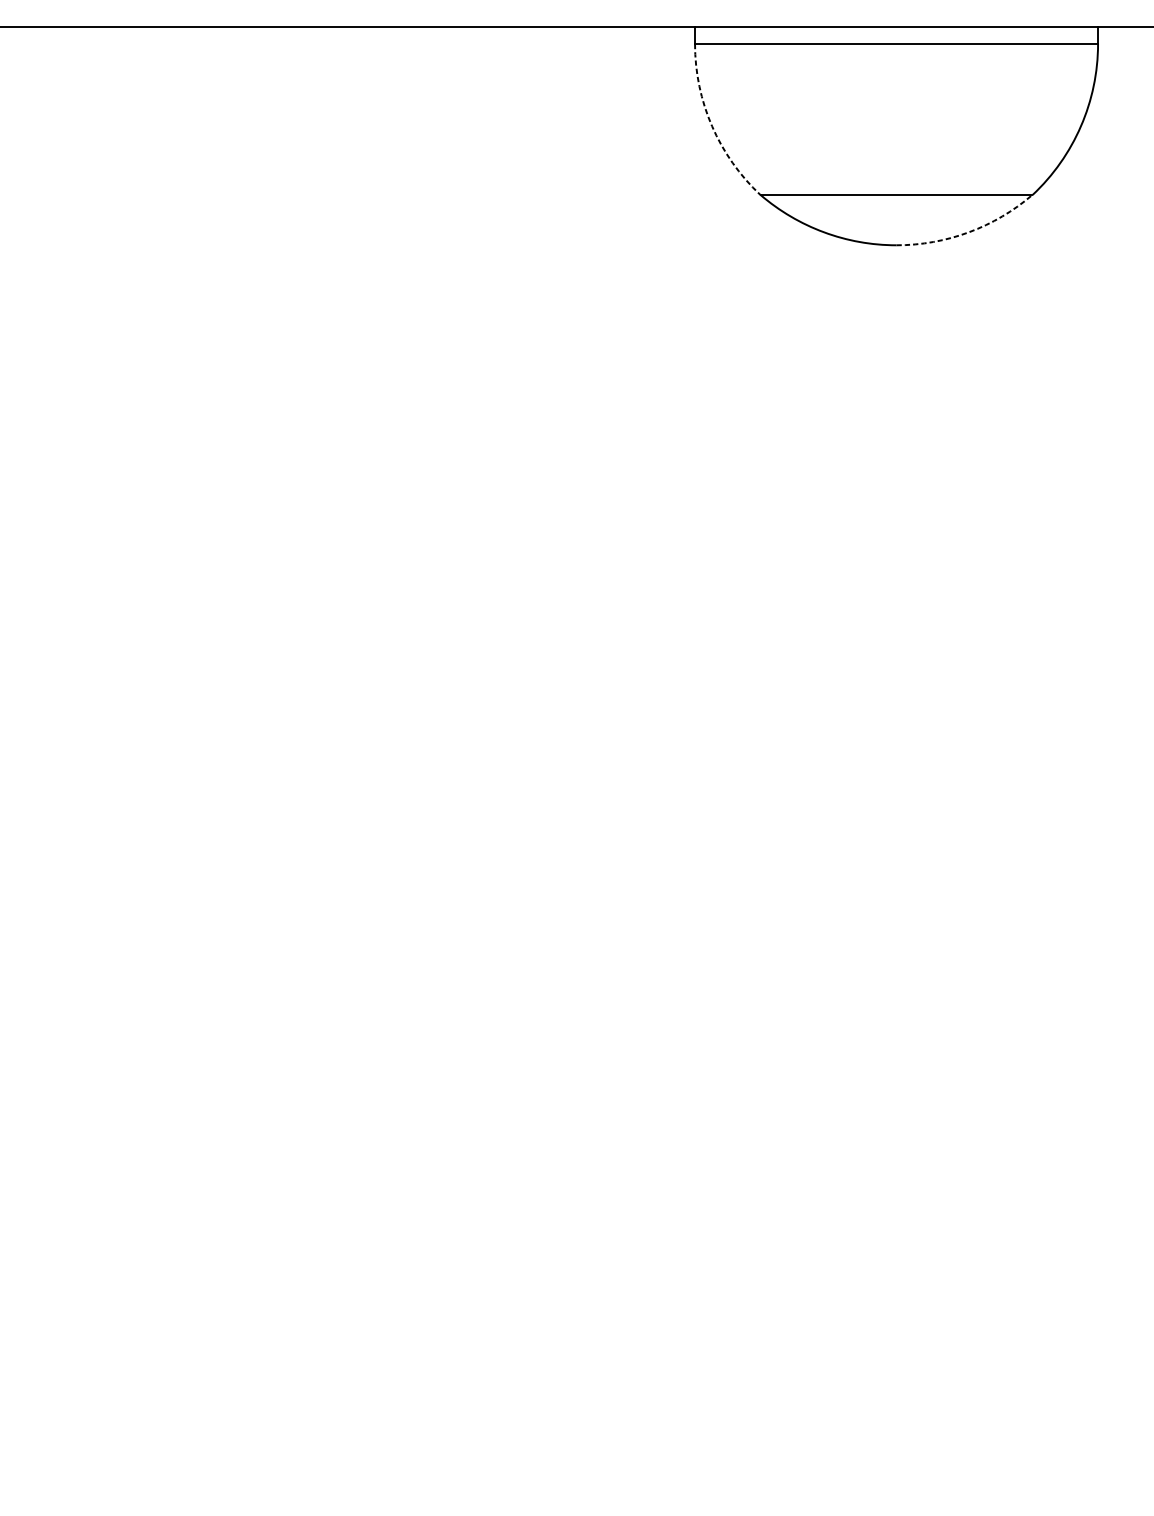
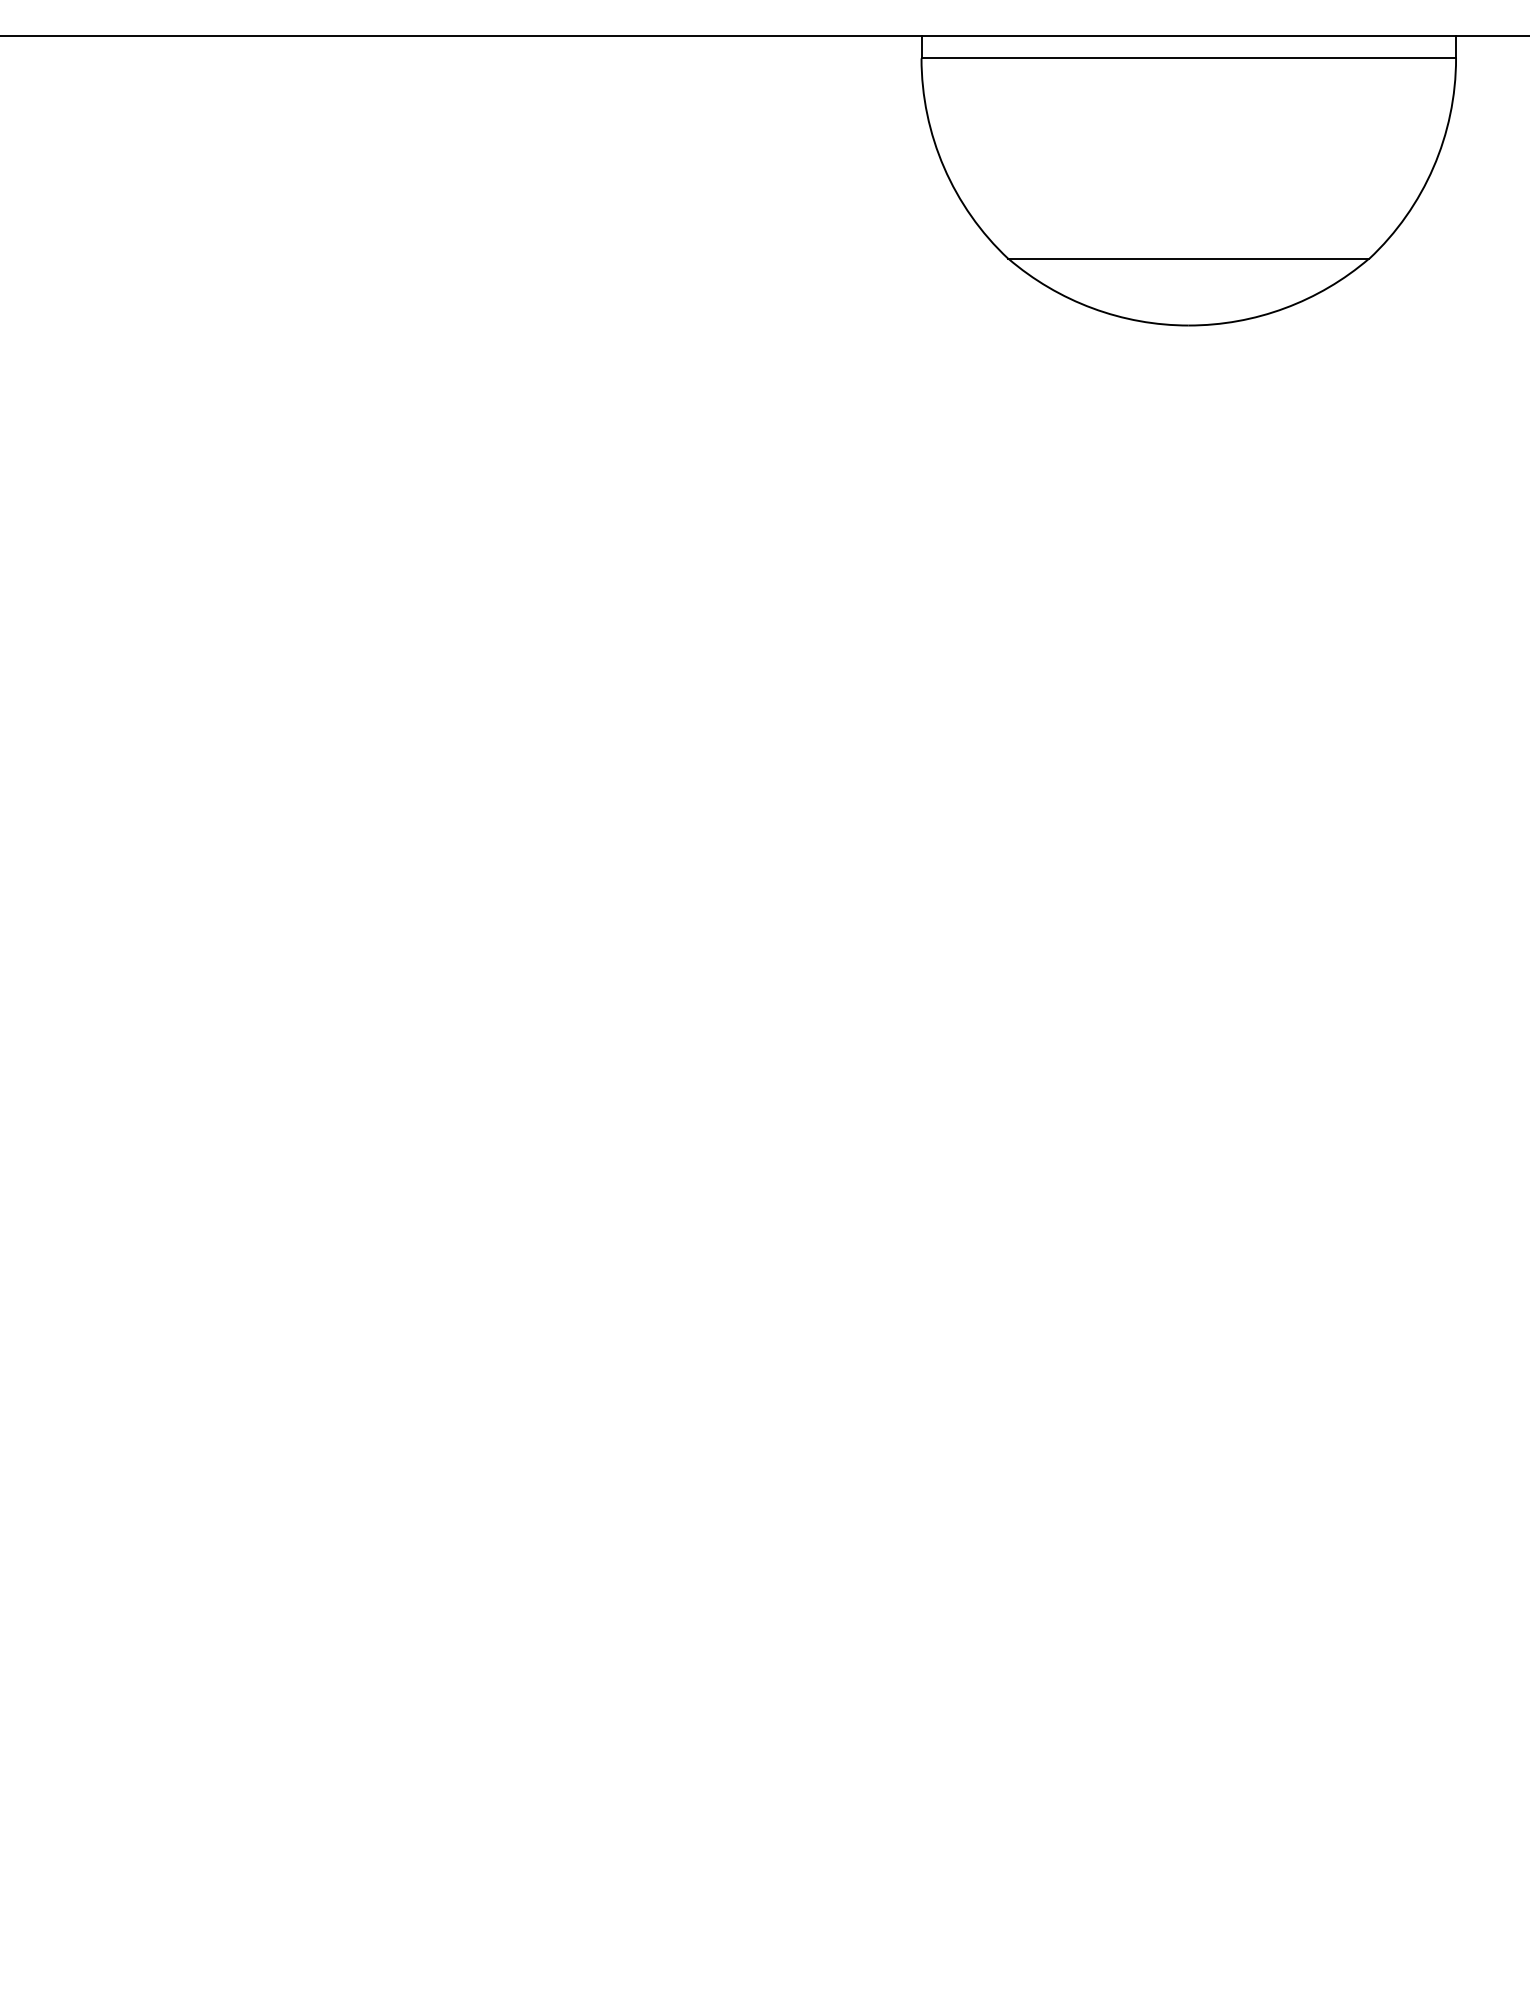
arc: (712, 126) -> (944, 167), dashed -> solid
arc: (968, 232) -> (1284, 308), dashed -> solid

